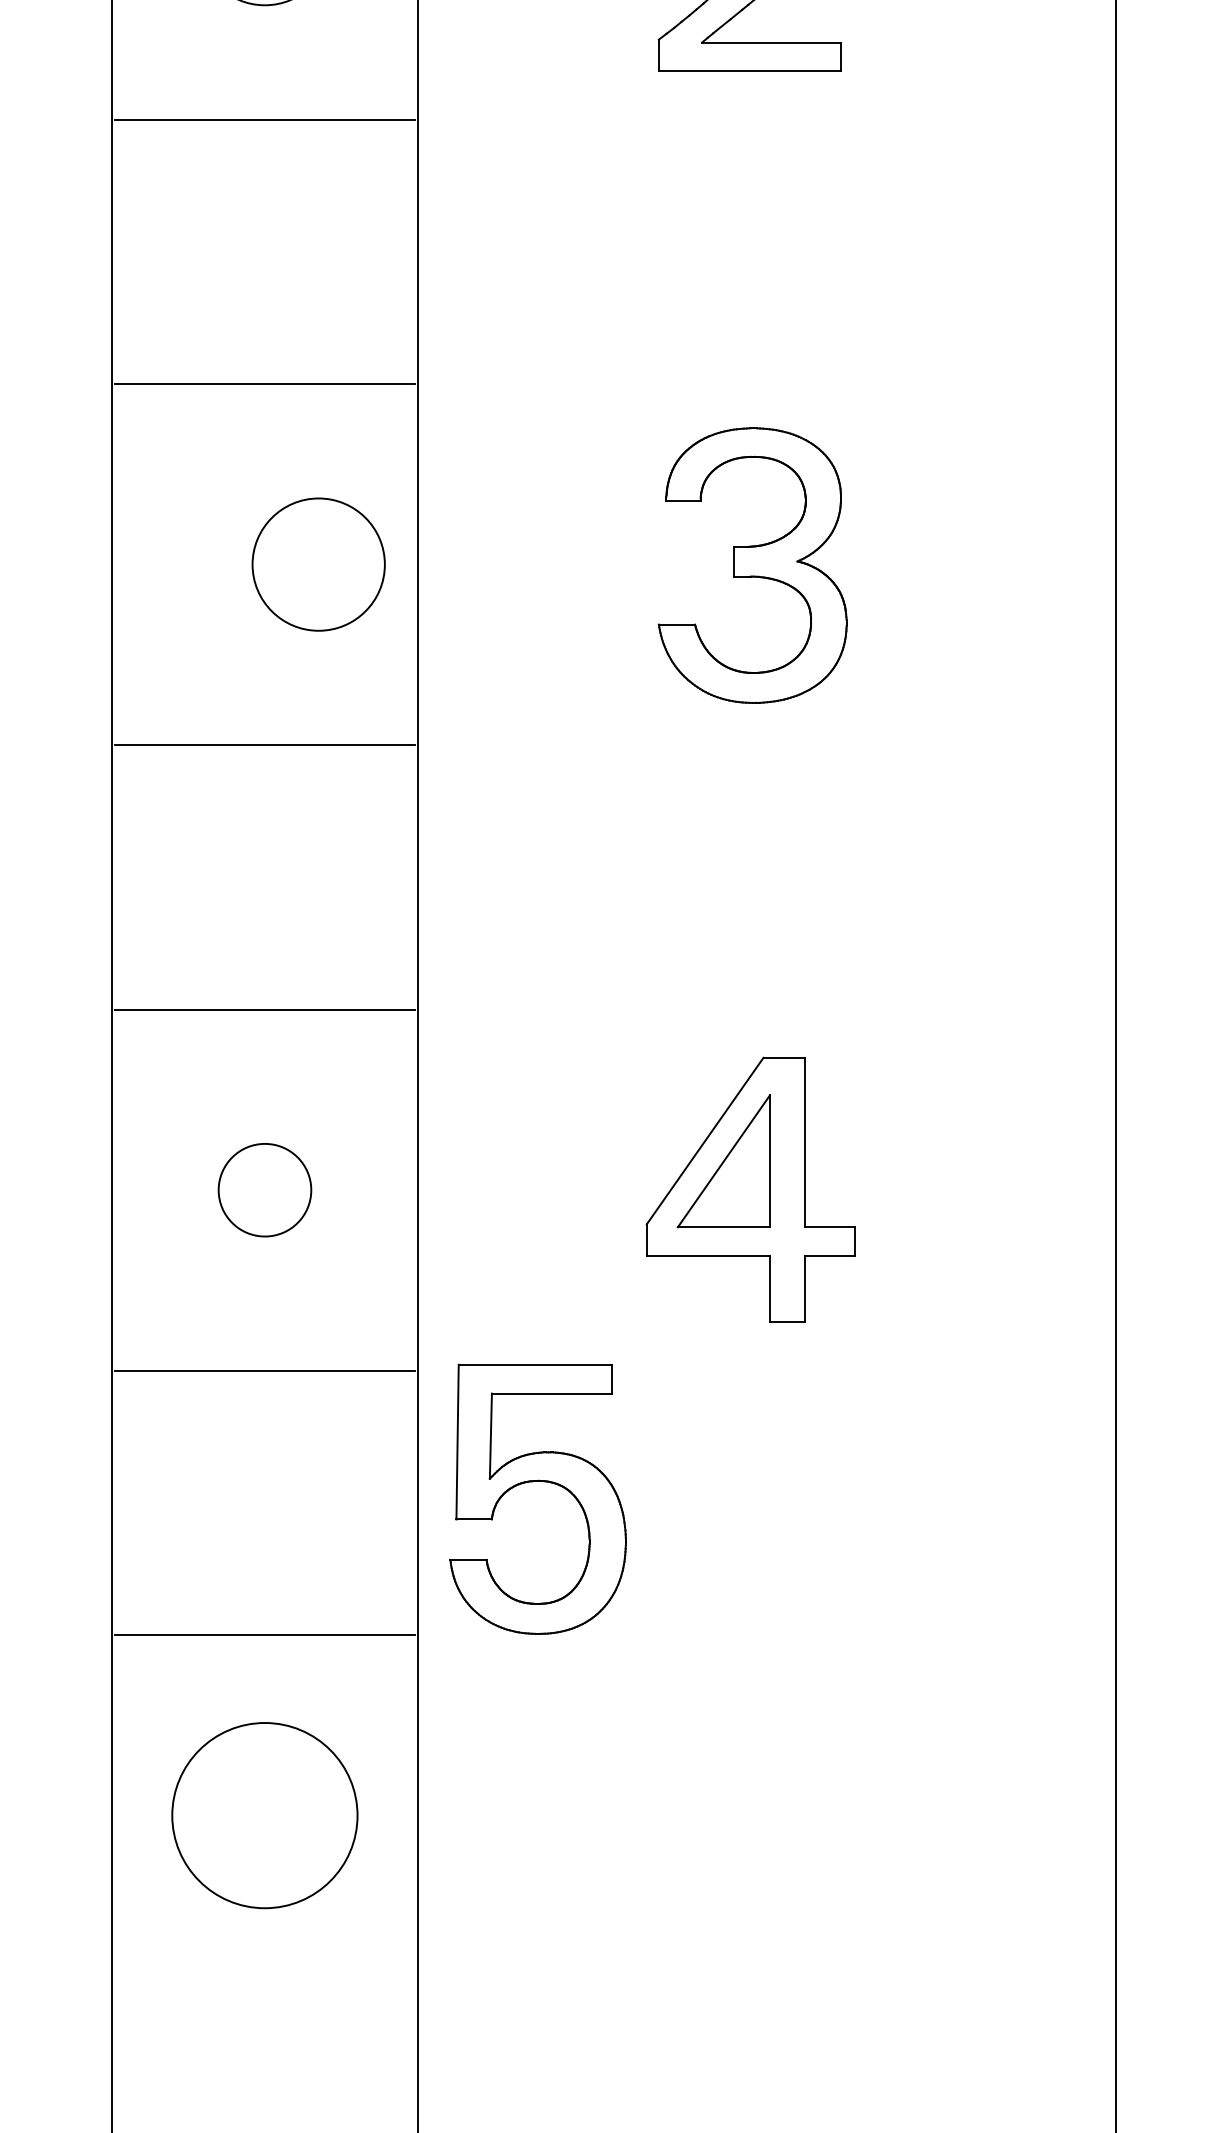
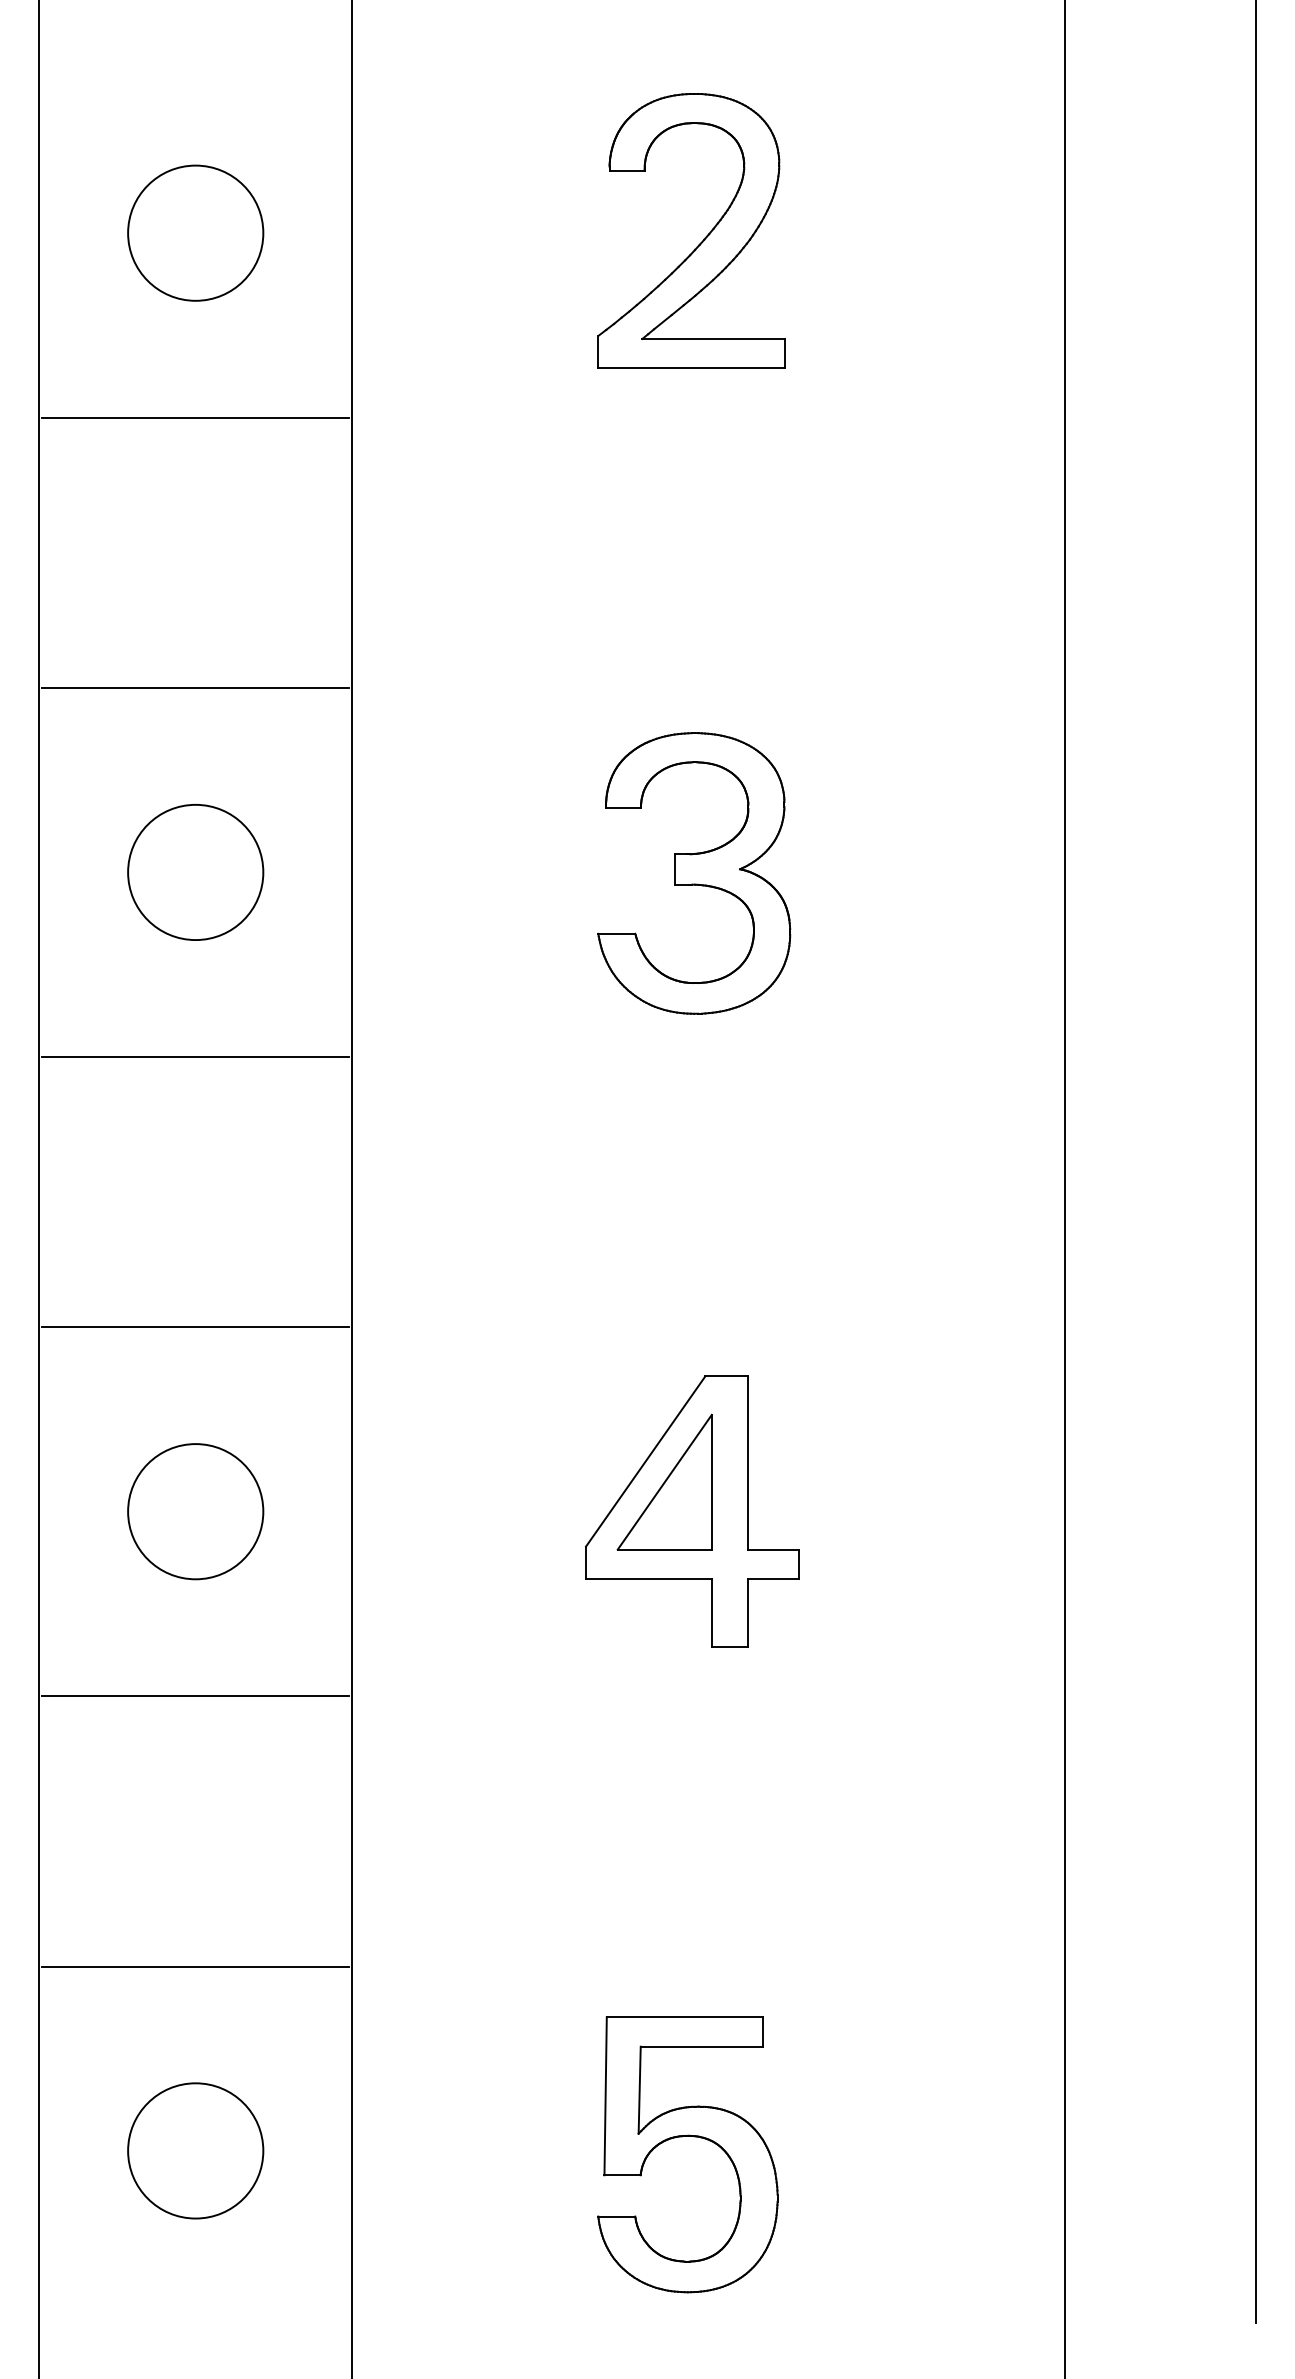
circle: (318, 564) -> (195, 872), moved
circle: (264, 1189) -> (195, 1511), size x1.43
part: (532, 1482) -> (682, 2137), moved
circle: (264, 1815) -> (195, 2150), size x0.71

